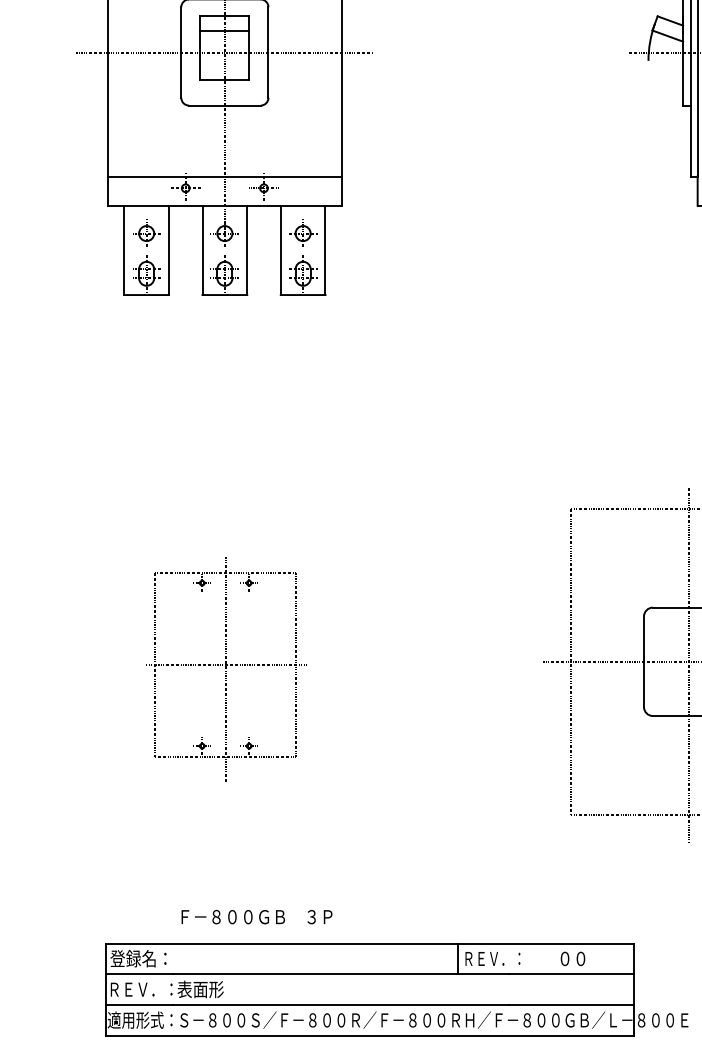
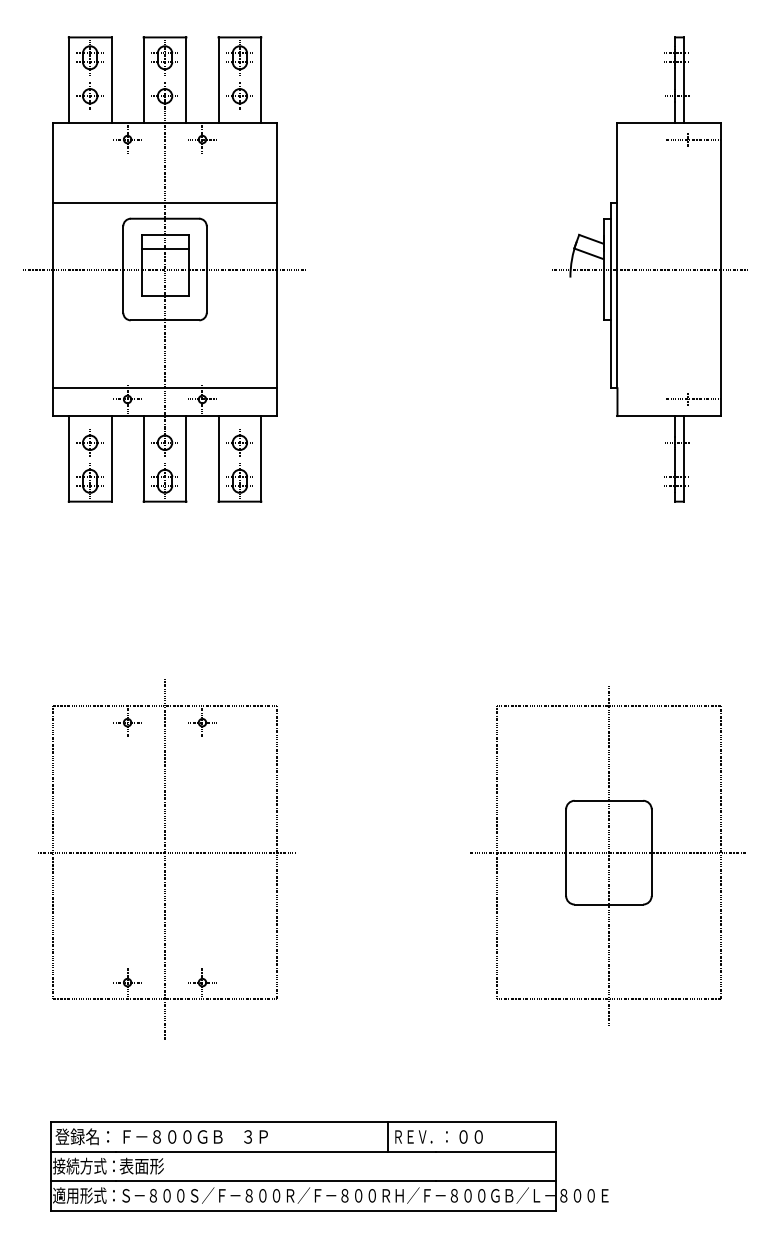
part: (226, 668) -> (166, 859), size x1.67
text: (256, 916) -> (195, 1136), moved
text: (572, 958) -> (470, 1136), moved
text: (135, 988) -> (79, 1165), ＲＥＶ．： -> 接続方式：

